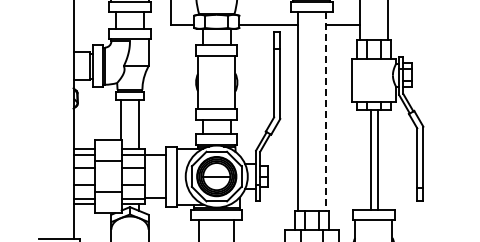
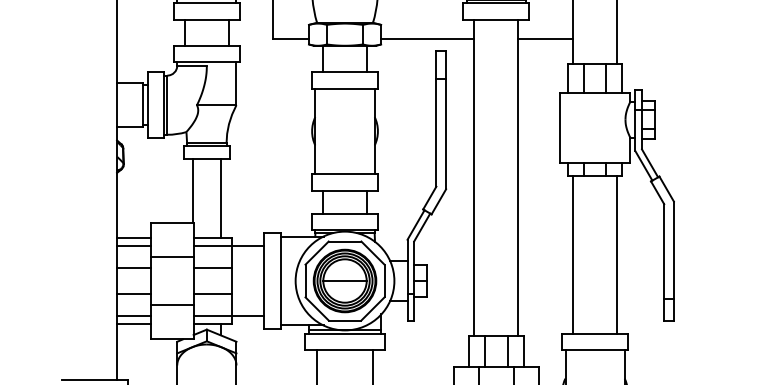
line: (325, 112) -> (518, 178), dashed -> solid
line: (370, 159) -> (572, 253), moved
line: (377, 159) -> (616, 253), moved

